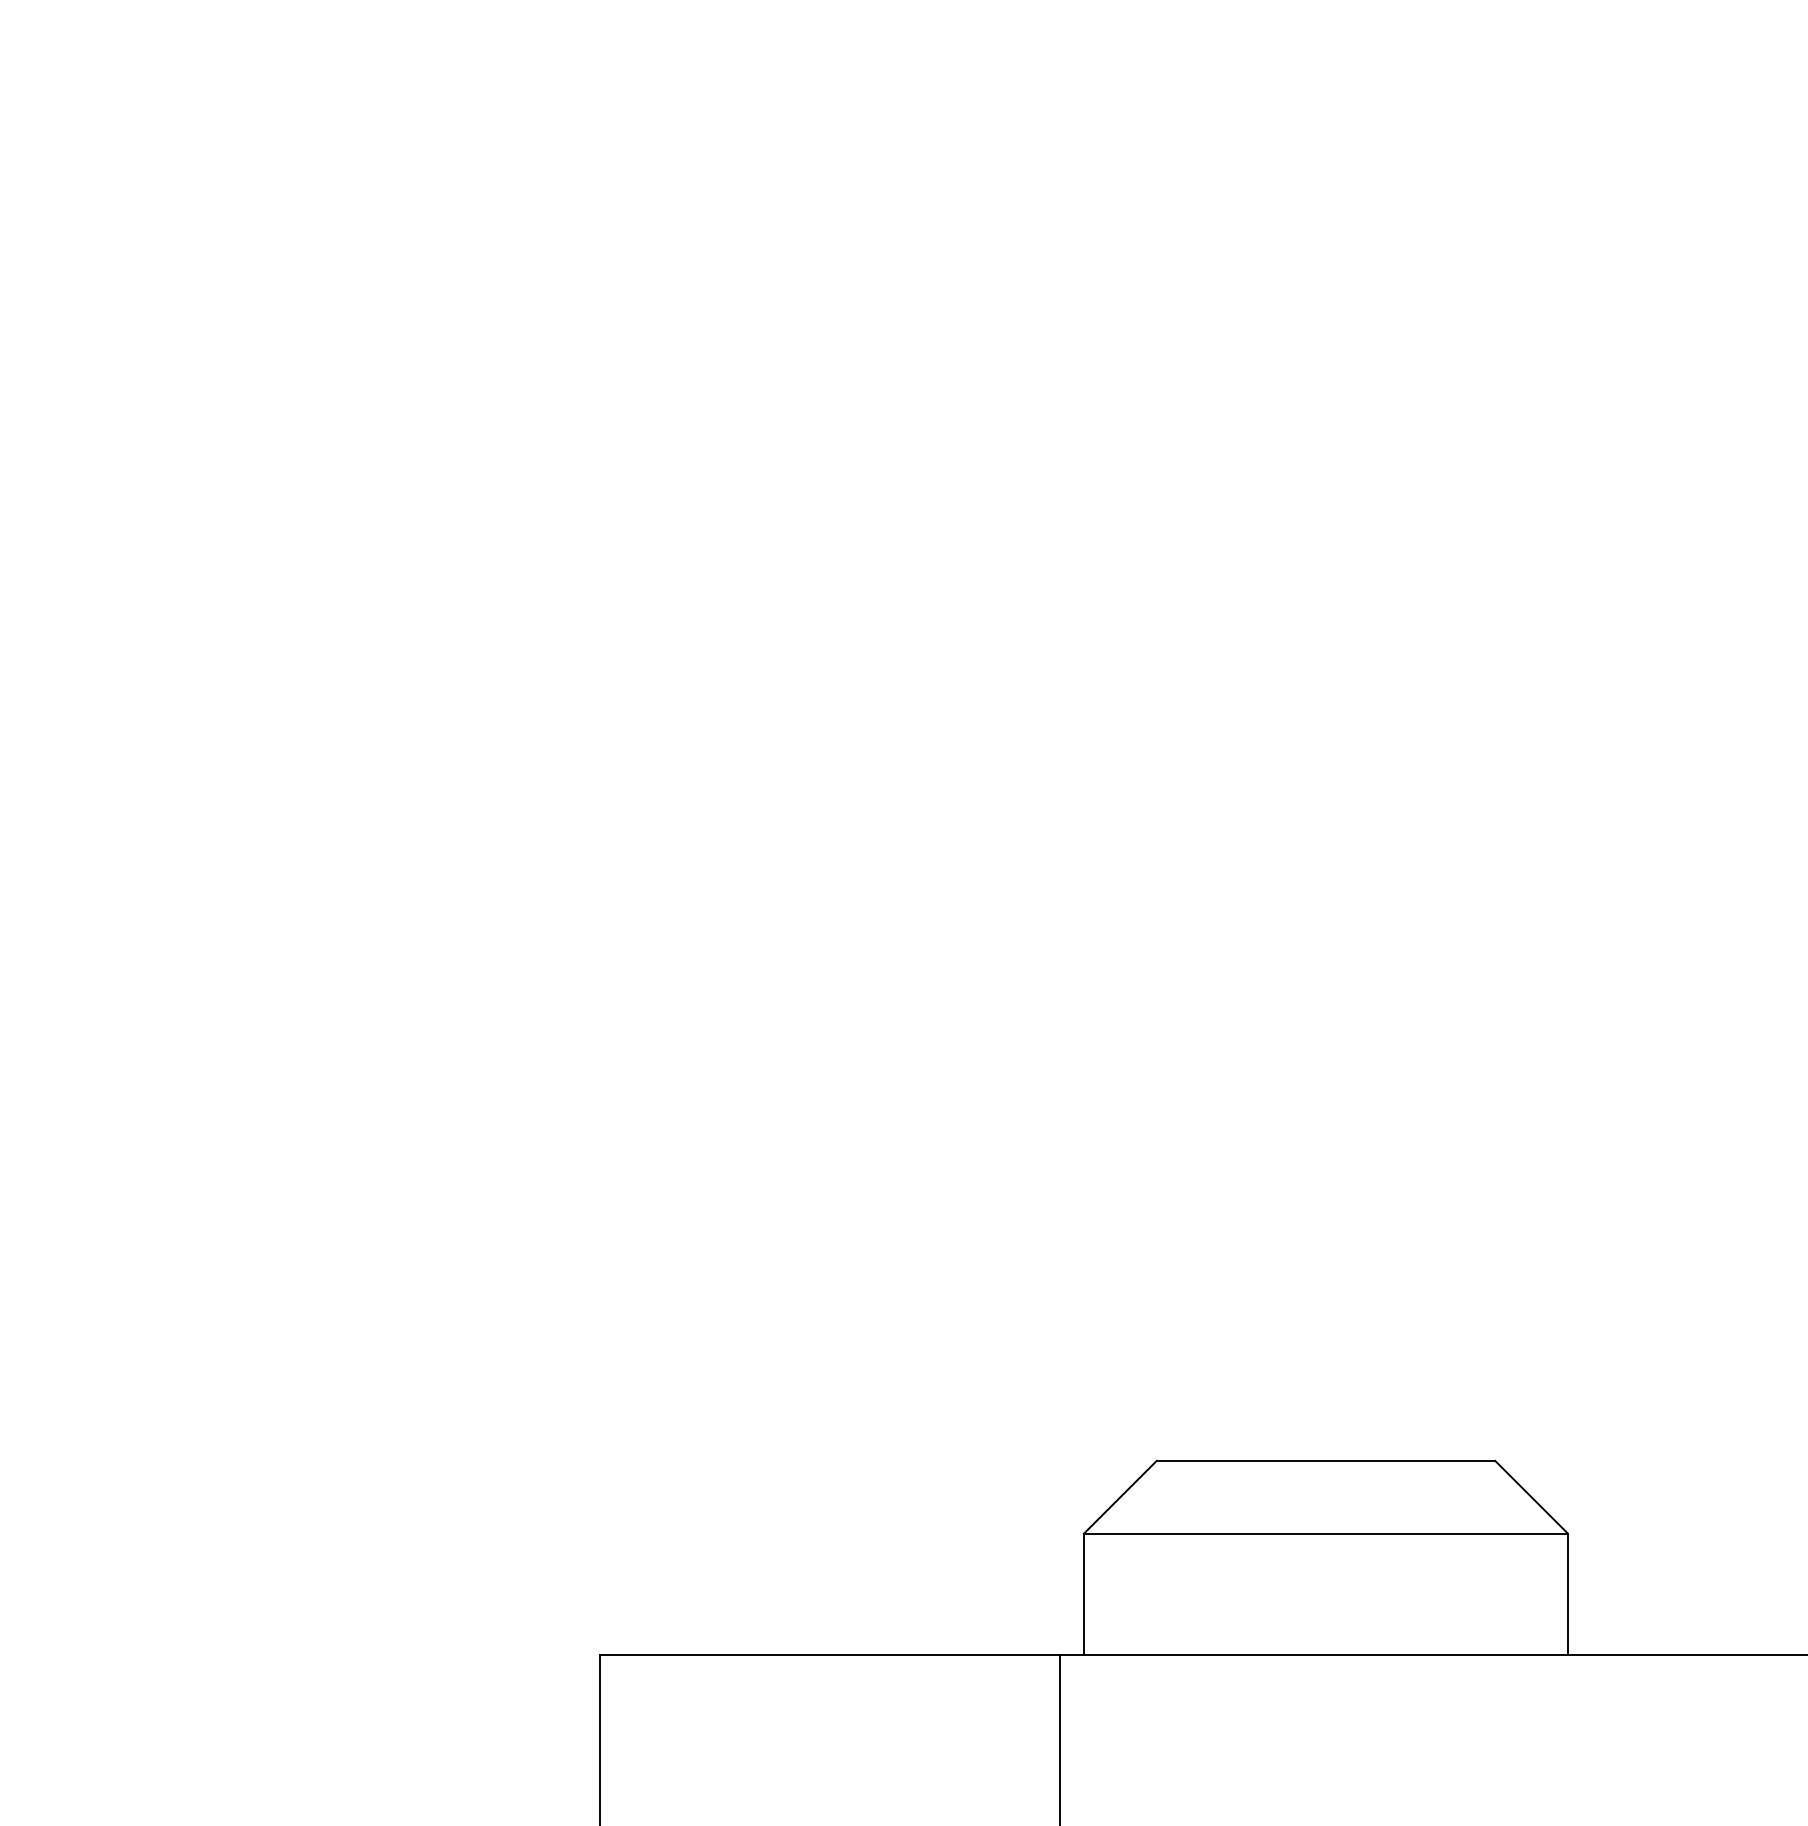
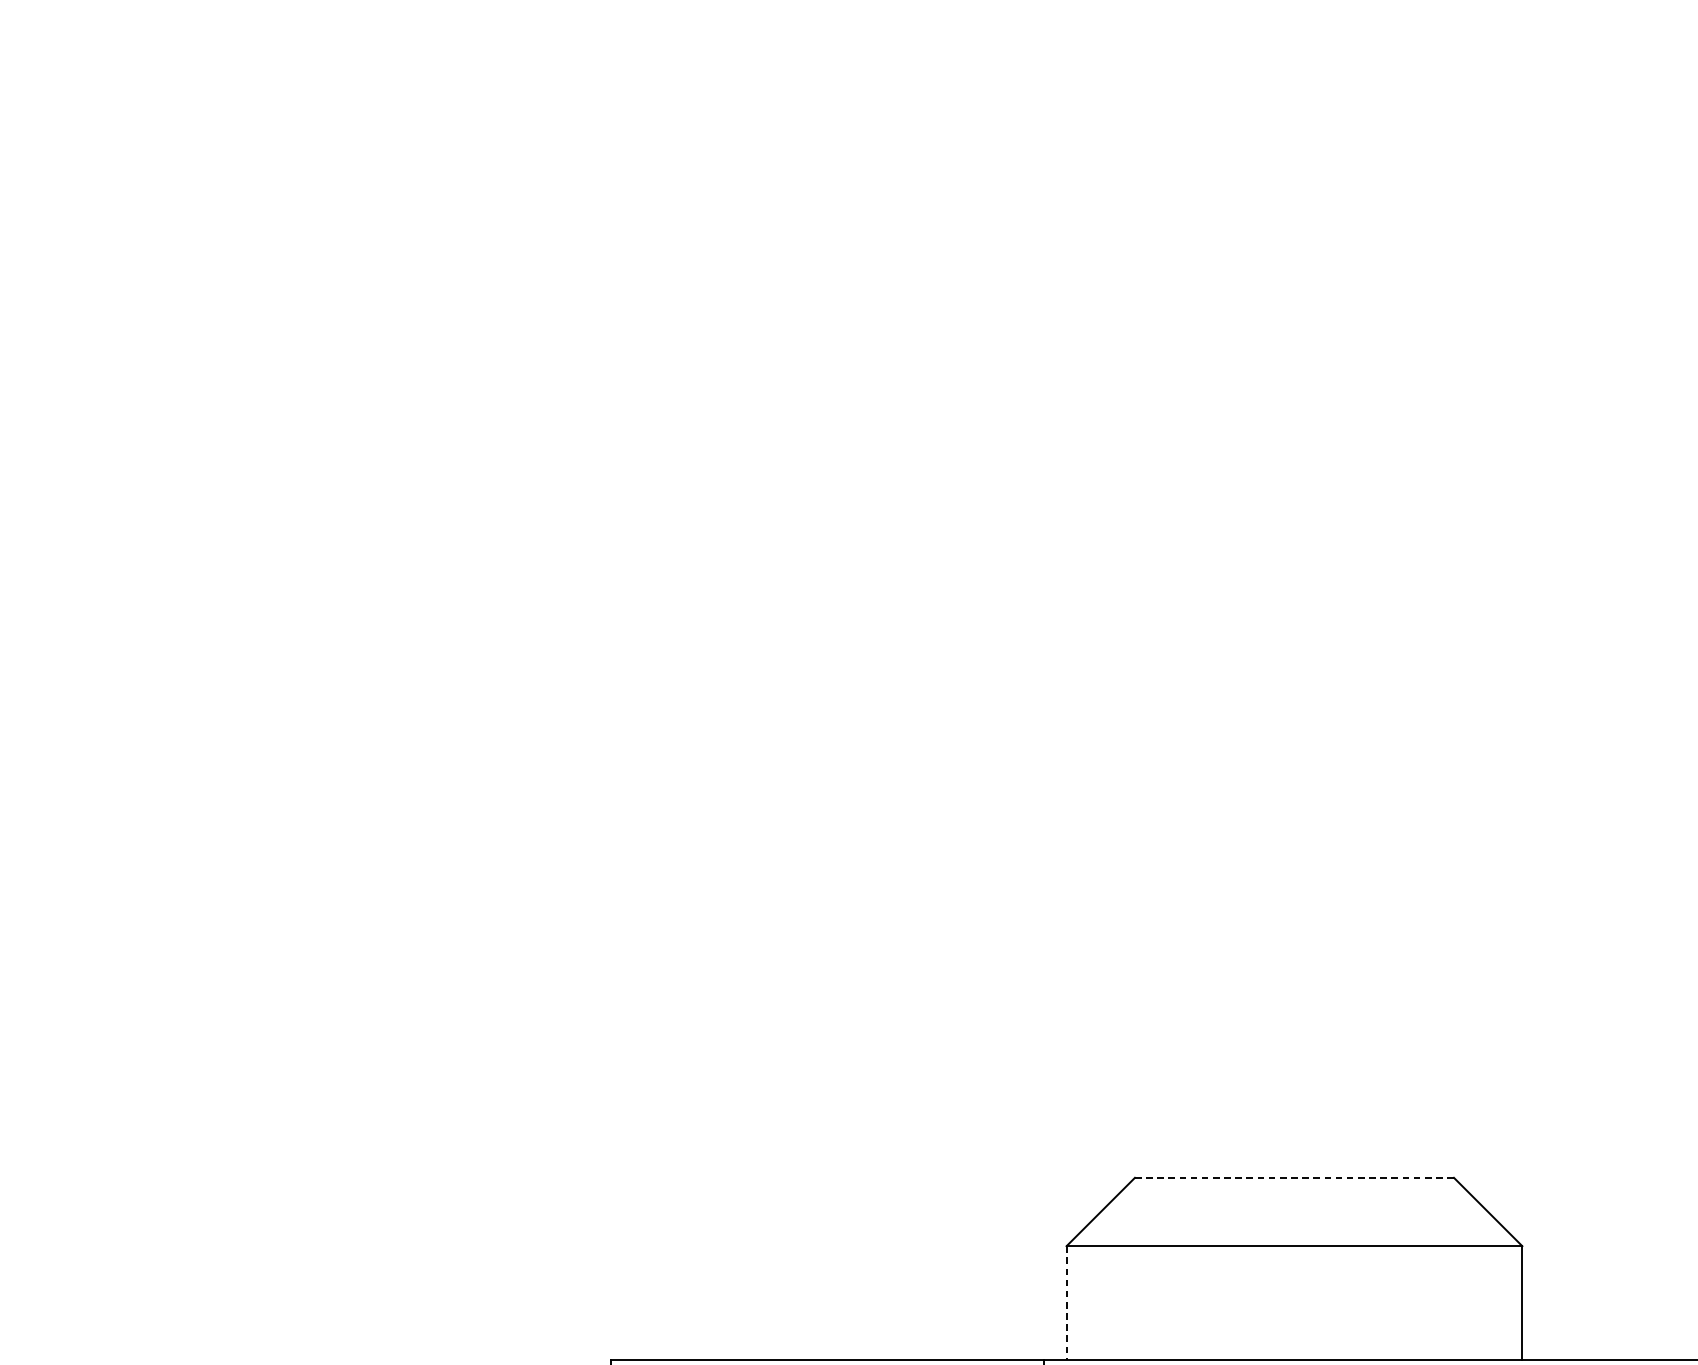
line: (1326, 1460) -> (1294, 1177), solid -> dashed
line: (1084, 1594) -> (1066, 1303), solid -> dashed

